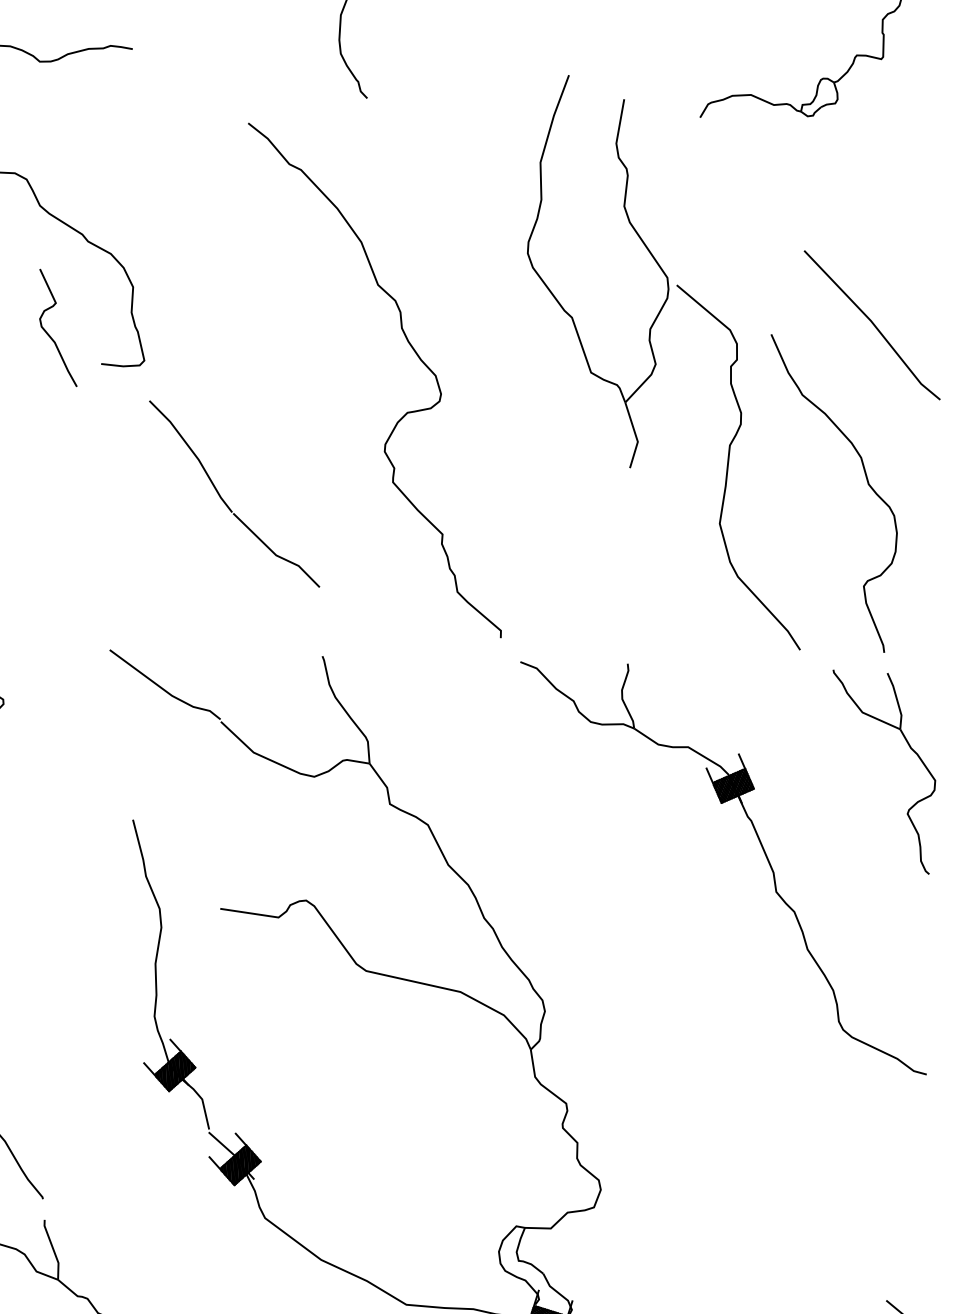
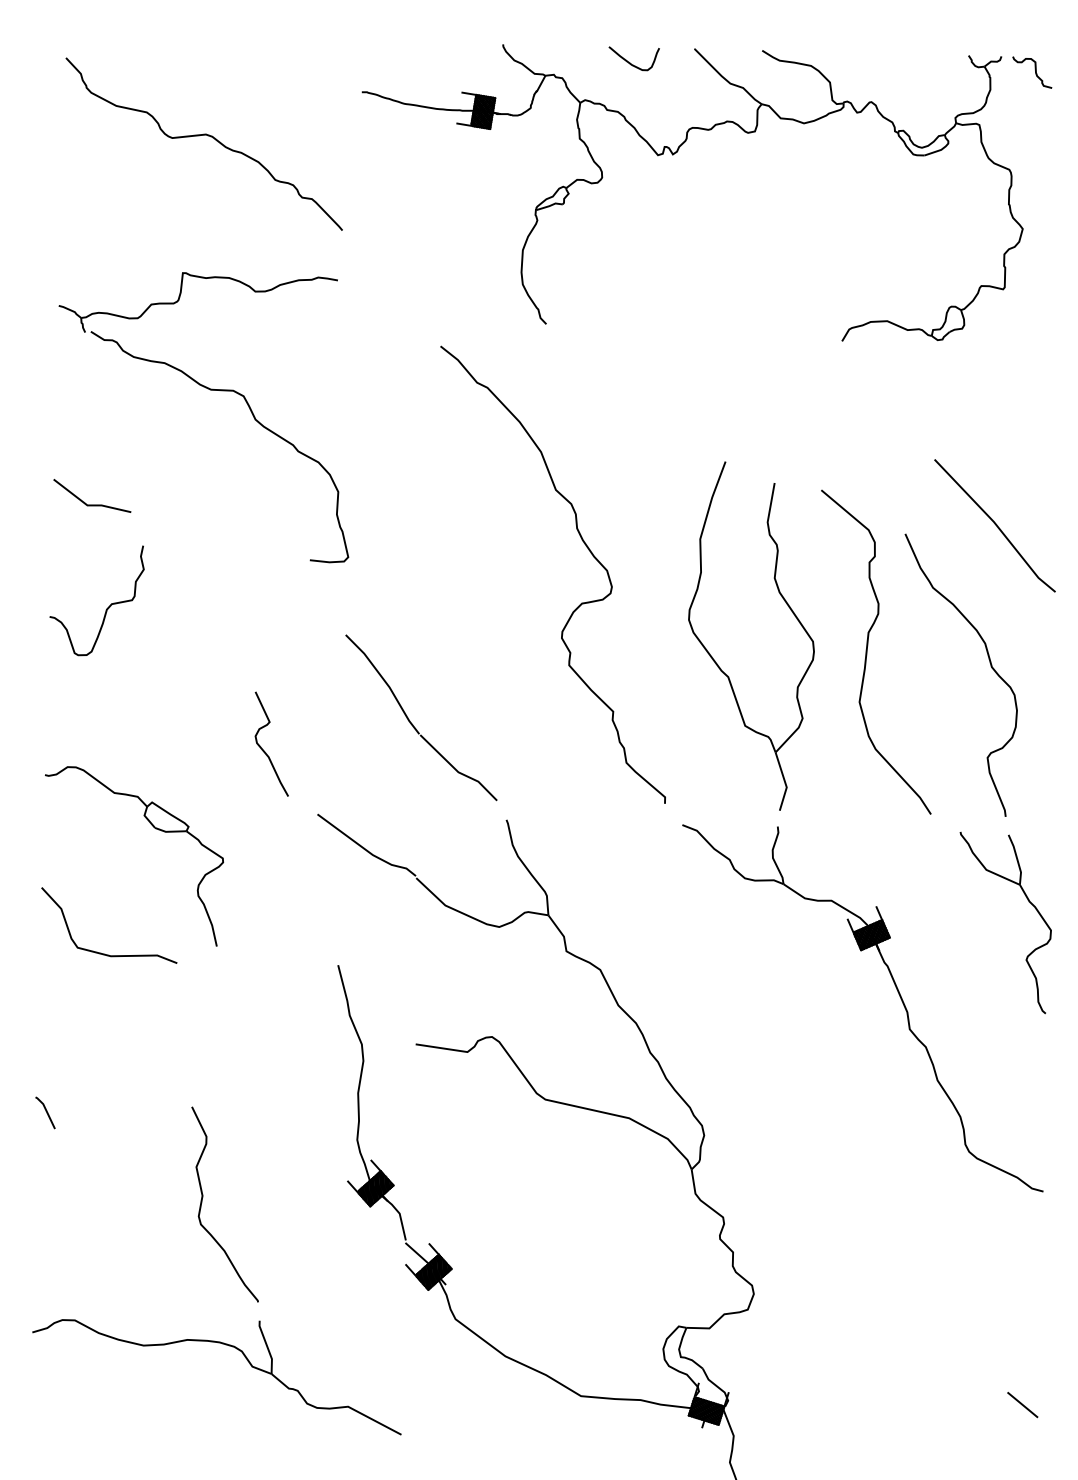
part: (557, 299) -> (715, 660), moved
curve: (50, 335) -> (264, 750), moved
part: (225, 501) -> (413, 724), moved

